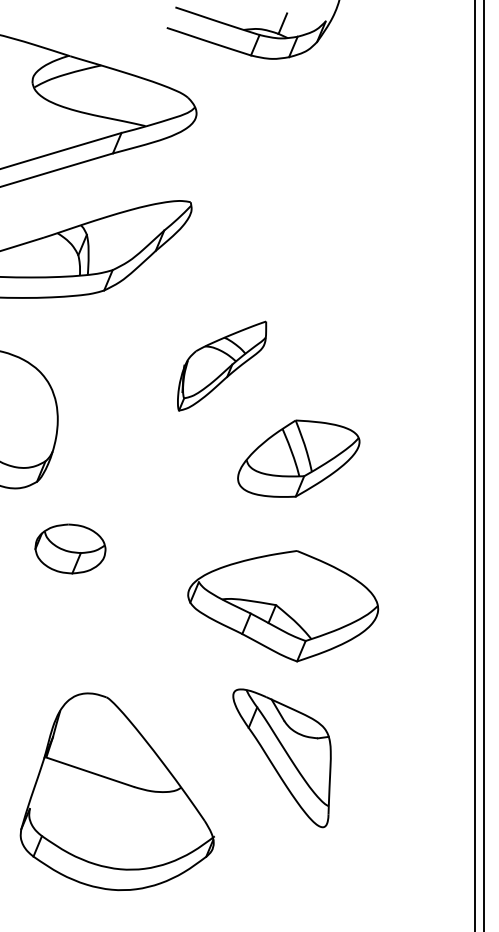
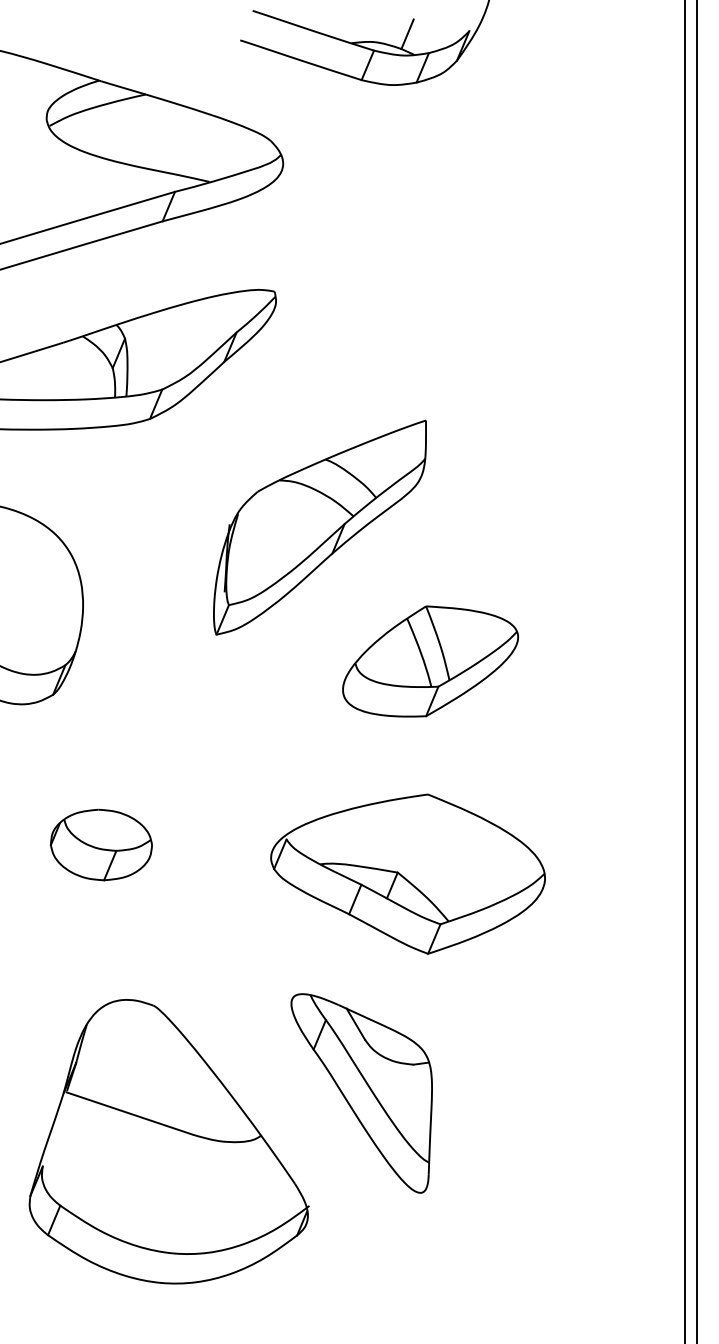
part: (221, 366) -> (319, 528), size x1.67
part: (70, 548) -> (101, 844), moved
part: (281, 758) -> (360, 1093), moved

